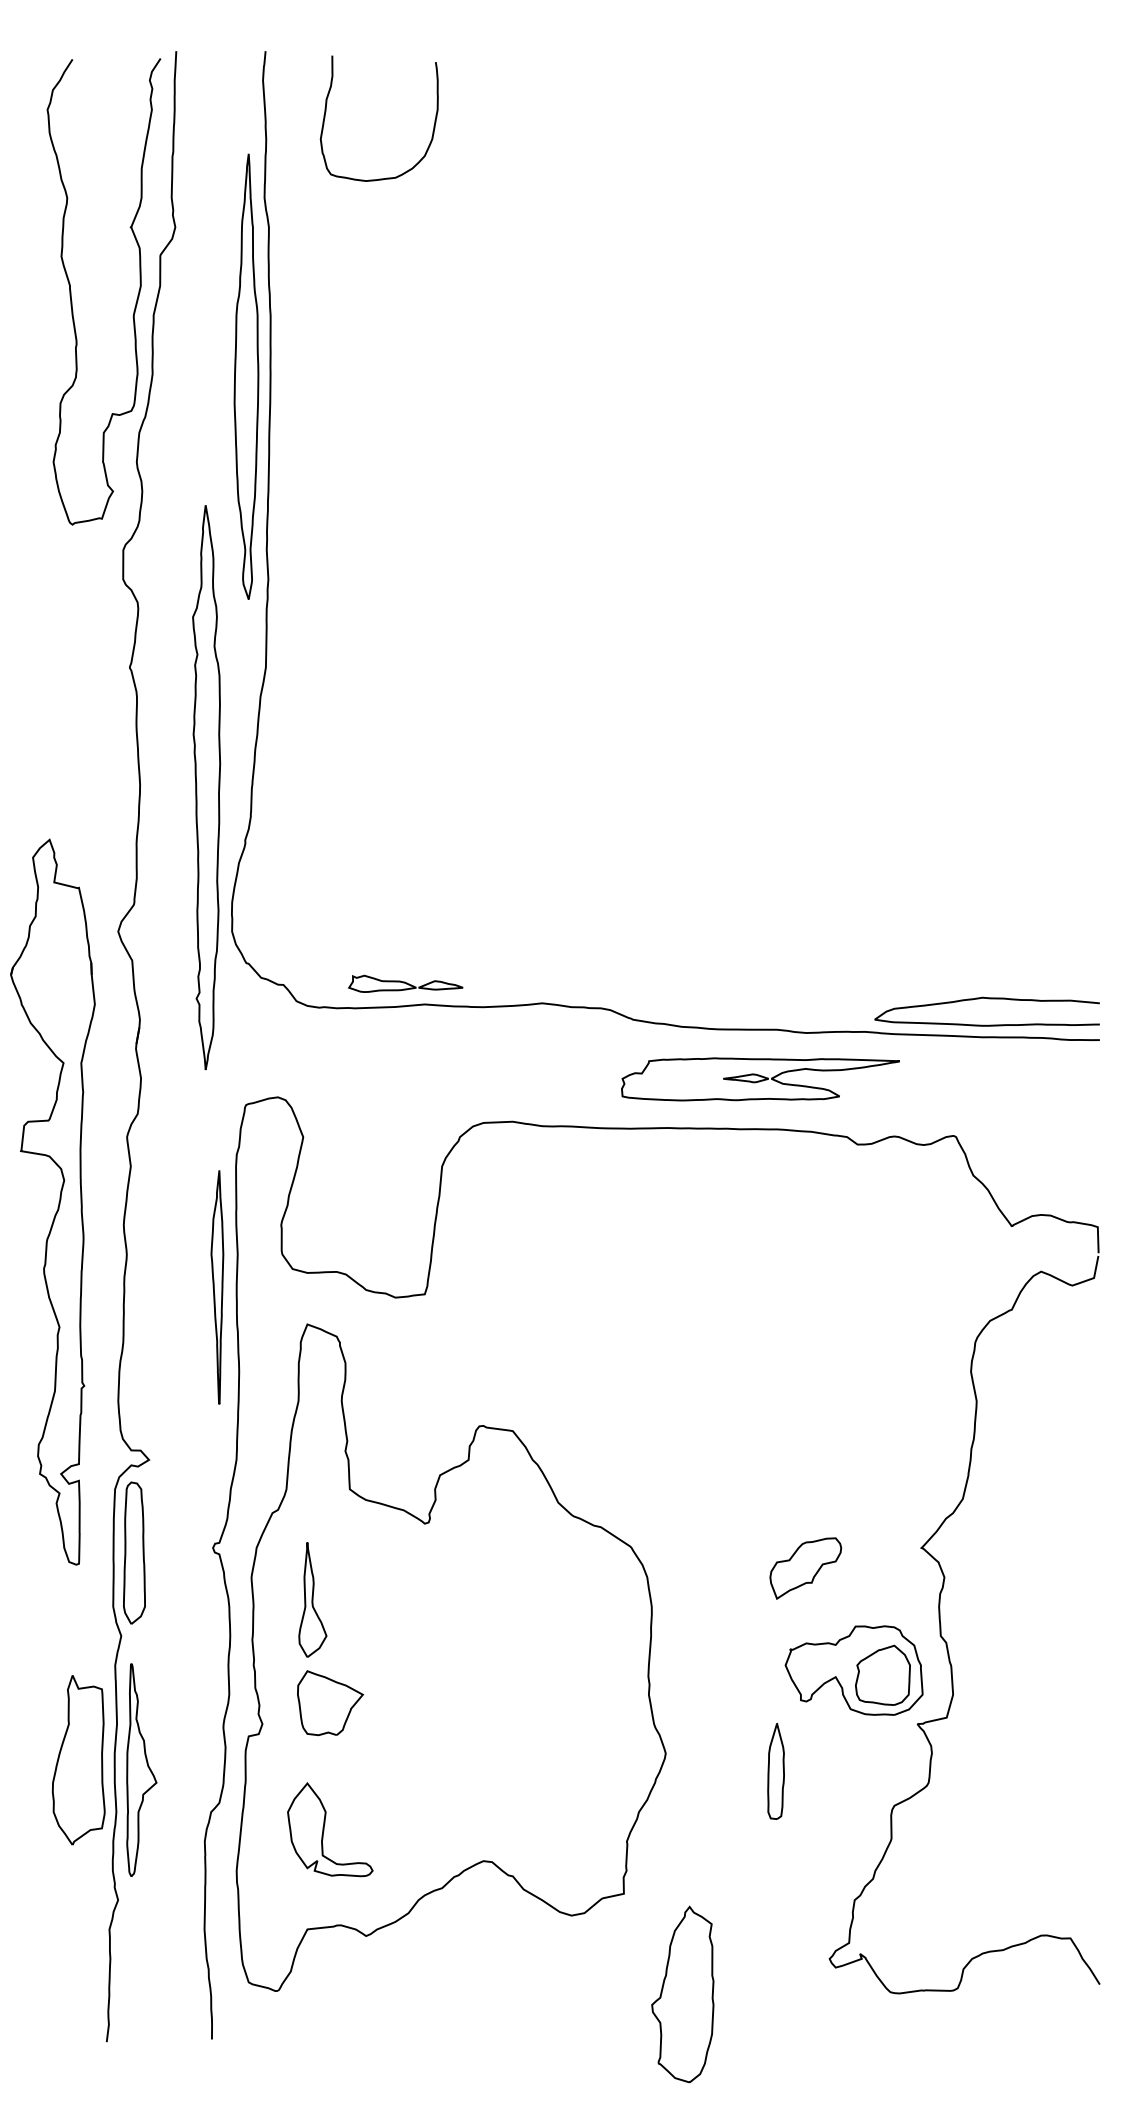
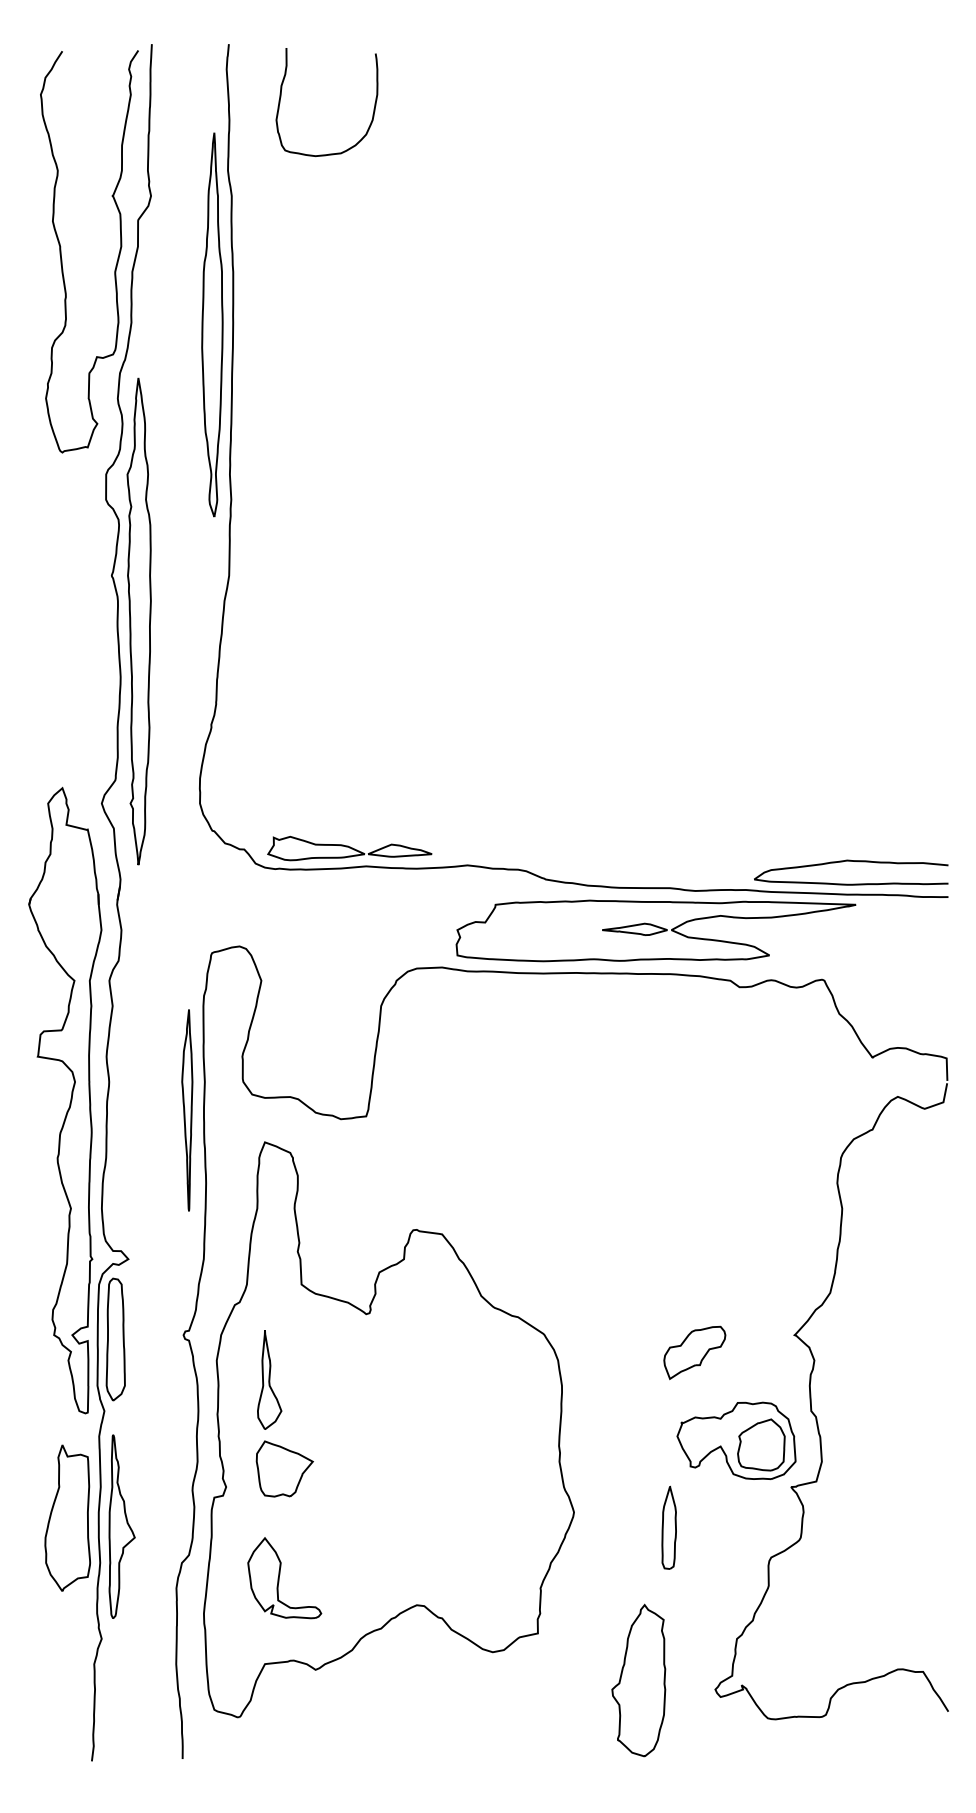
part: (206, 787) -> (139, 621), moved
part: (405, 983) -> (349, 848), size x1.67
part: (760, 1079) -> (655, 931), size x1.67
part: (58, 1202) -> (70, 1100), moved
part: (682, 1994) -> (638, 1680), moved

